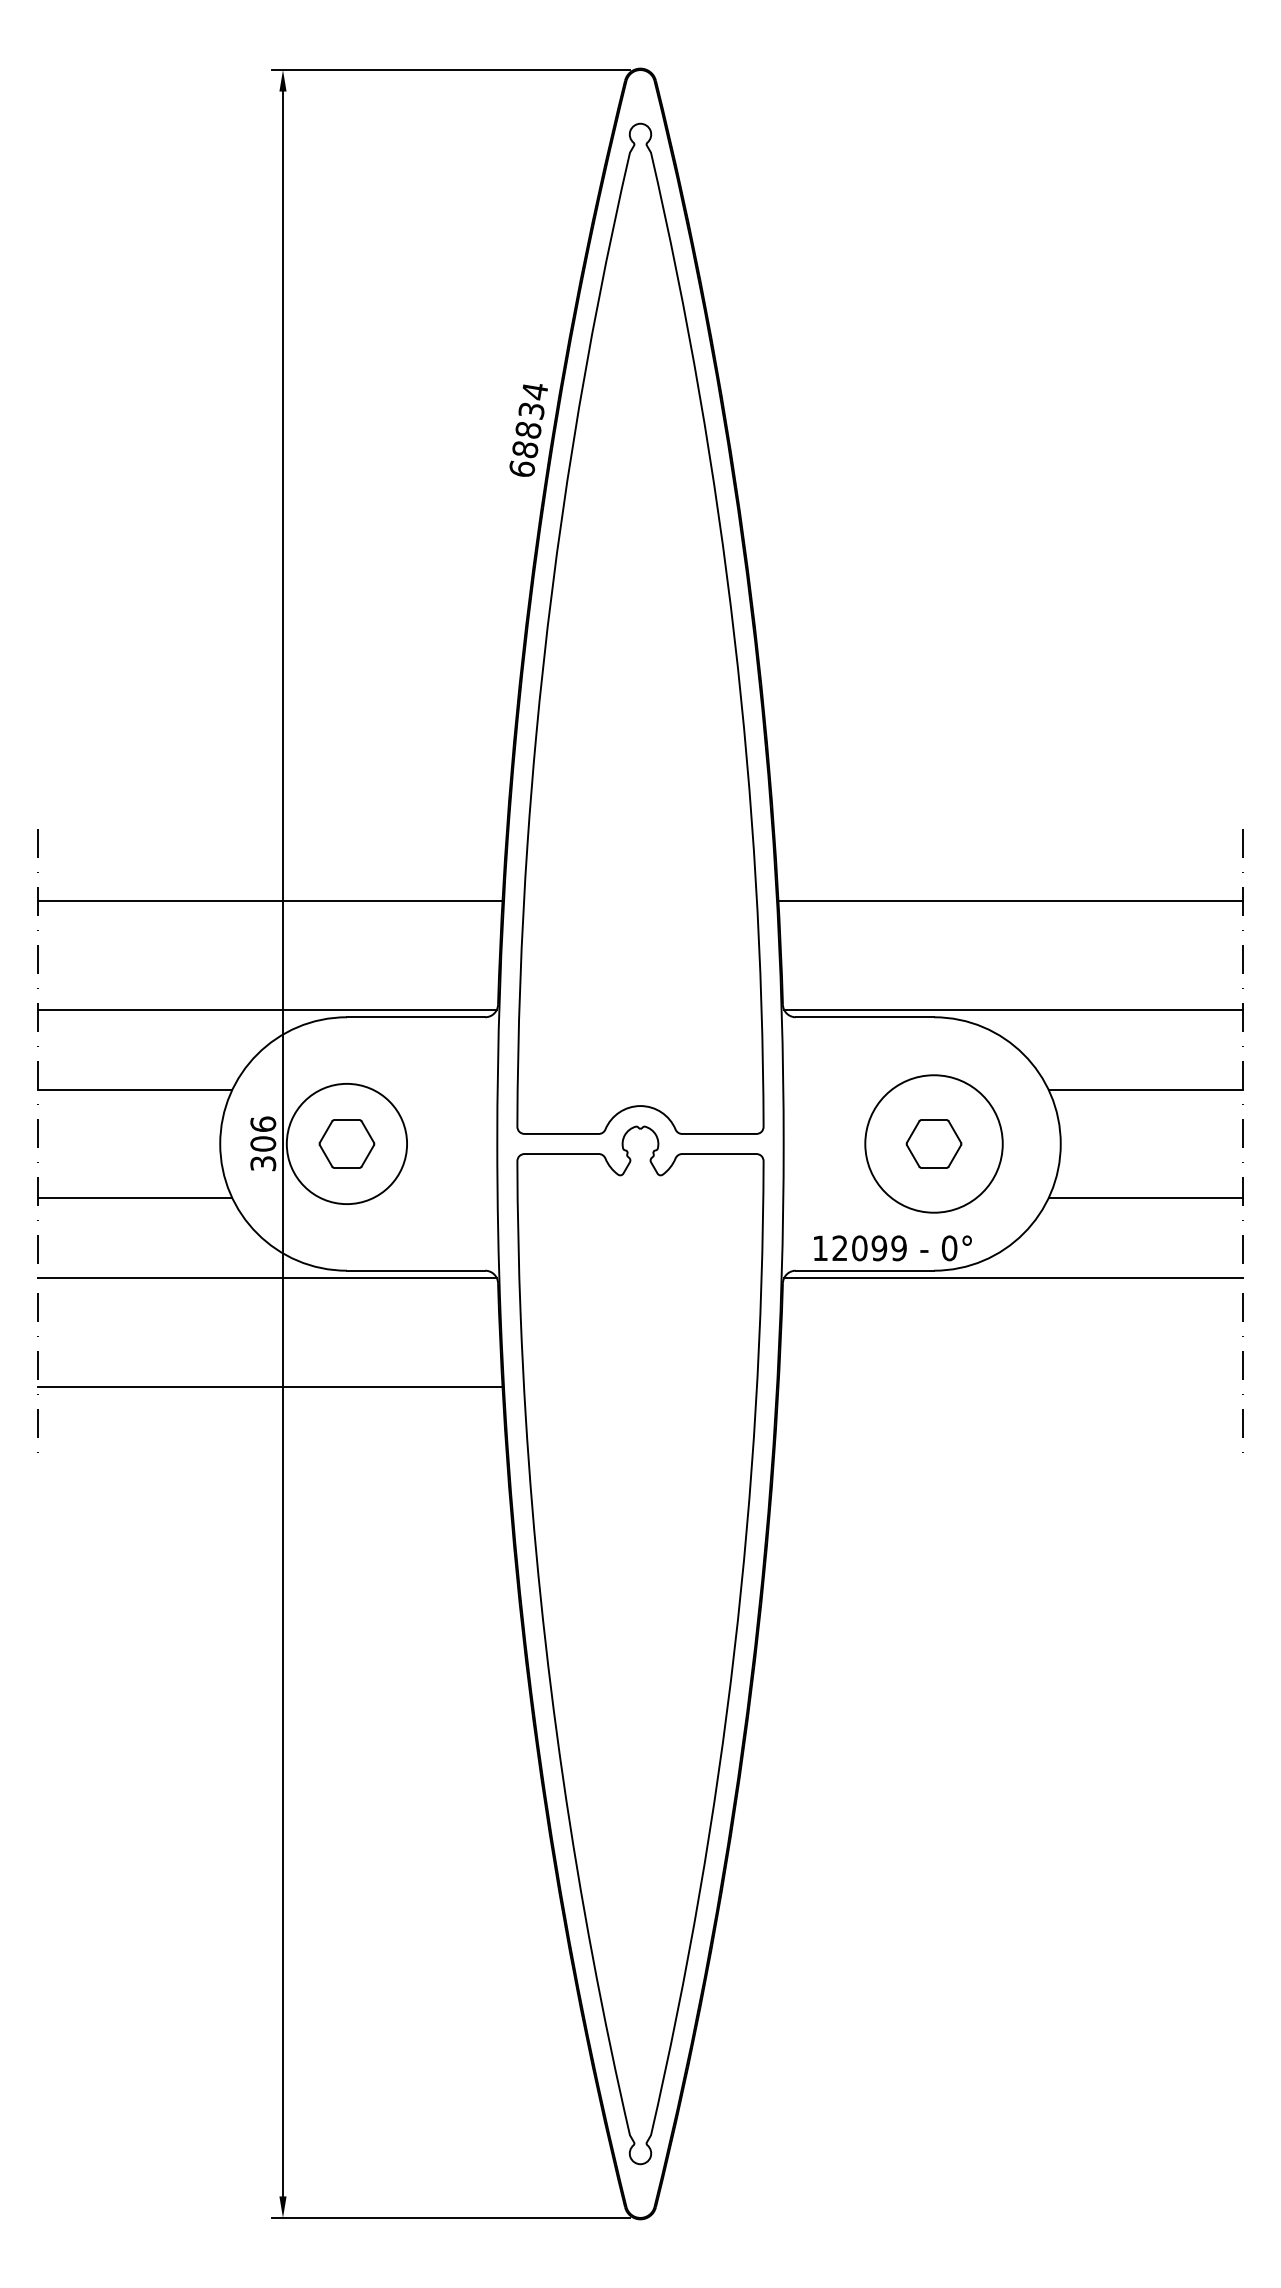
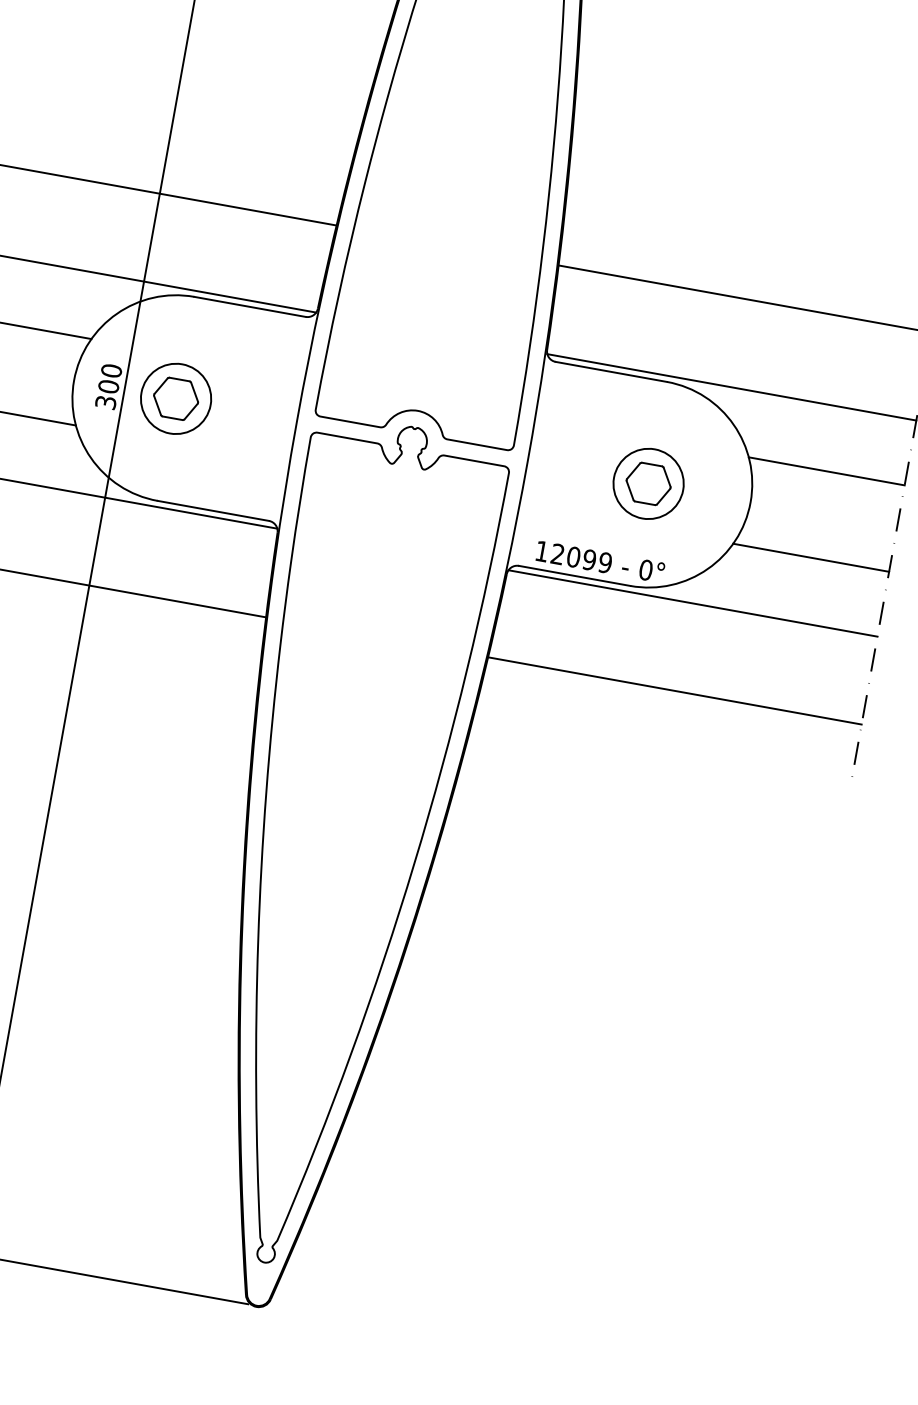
text: (263, 1124) -> (111, 371), 306 -> 300
circle: (346, 1143) -> (175, 398), size x0.71
circle: (933, 1143) -> (648, 483), size x0.62
line: (1010, 1387) -> (674, 690), added

